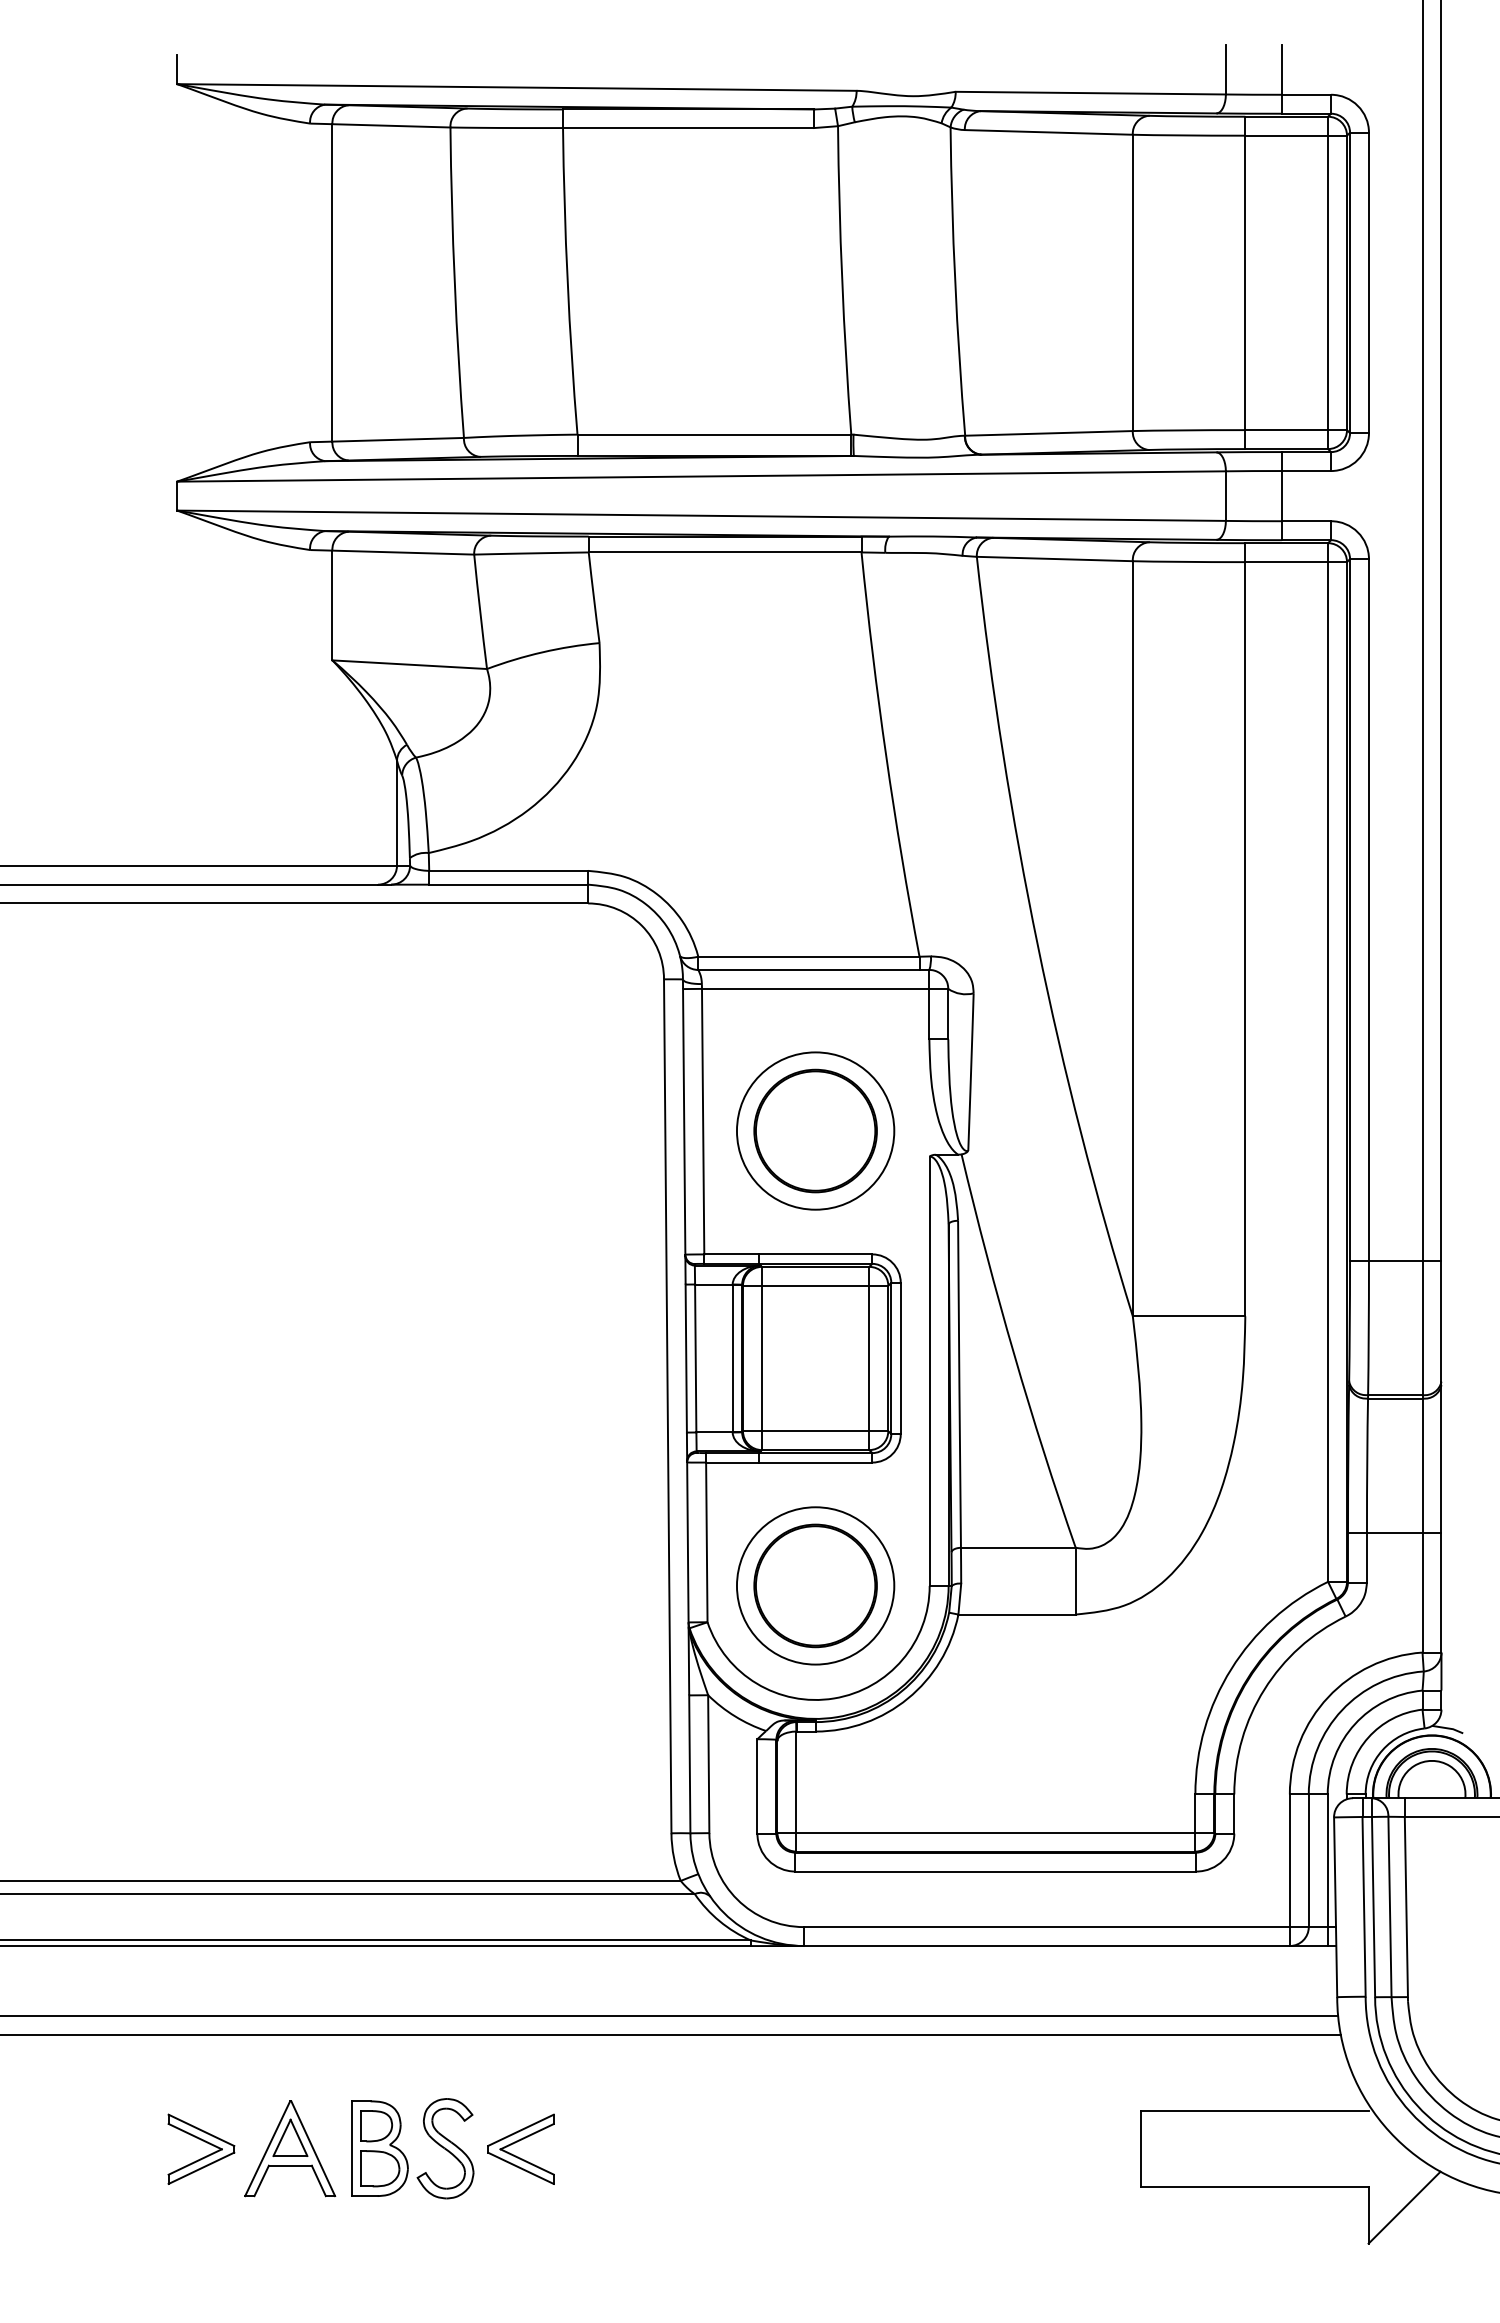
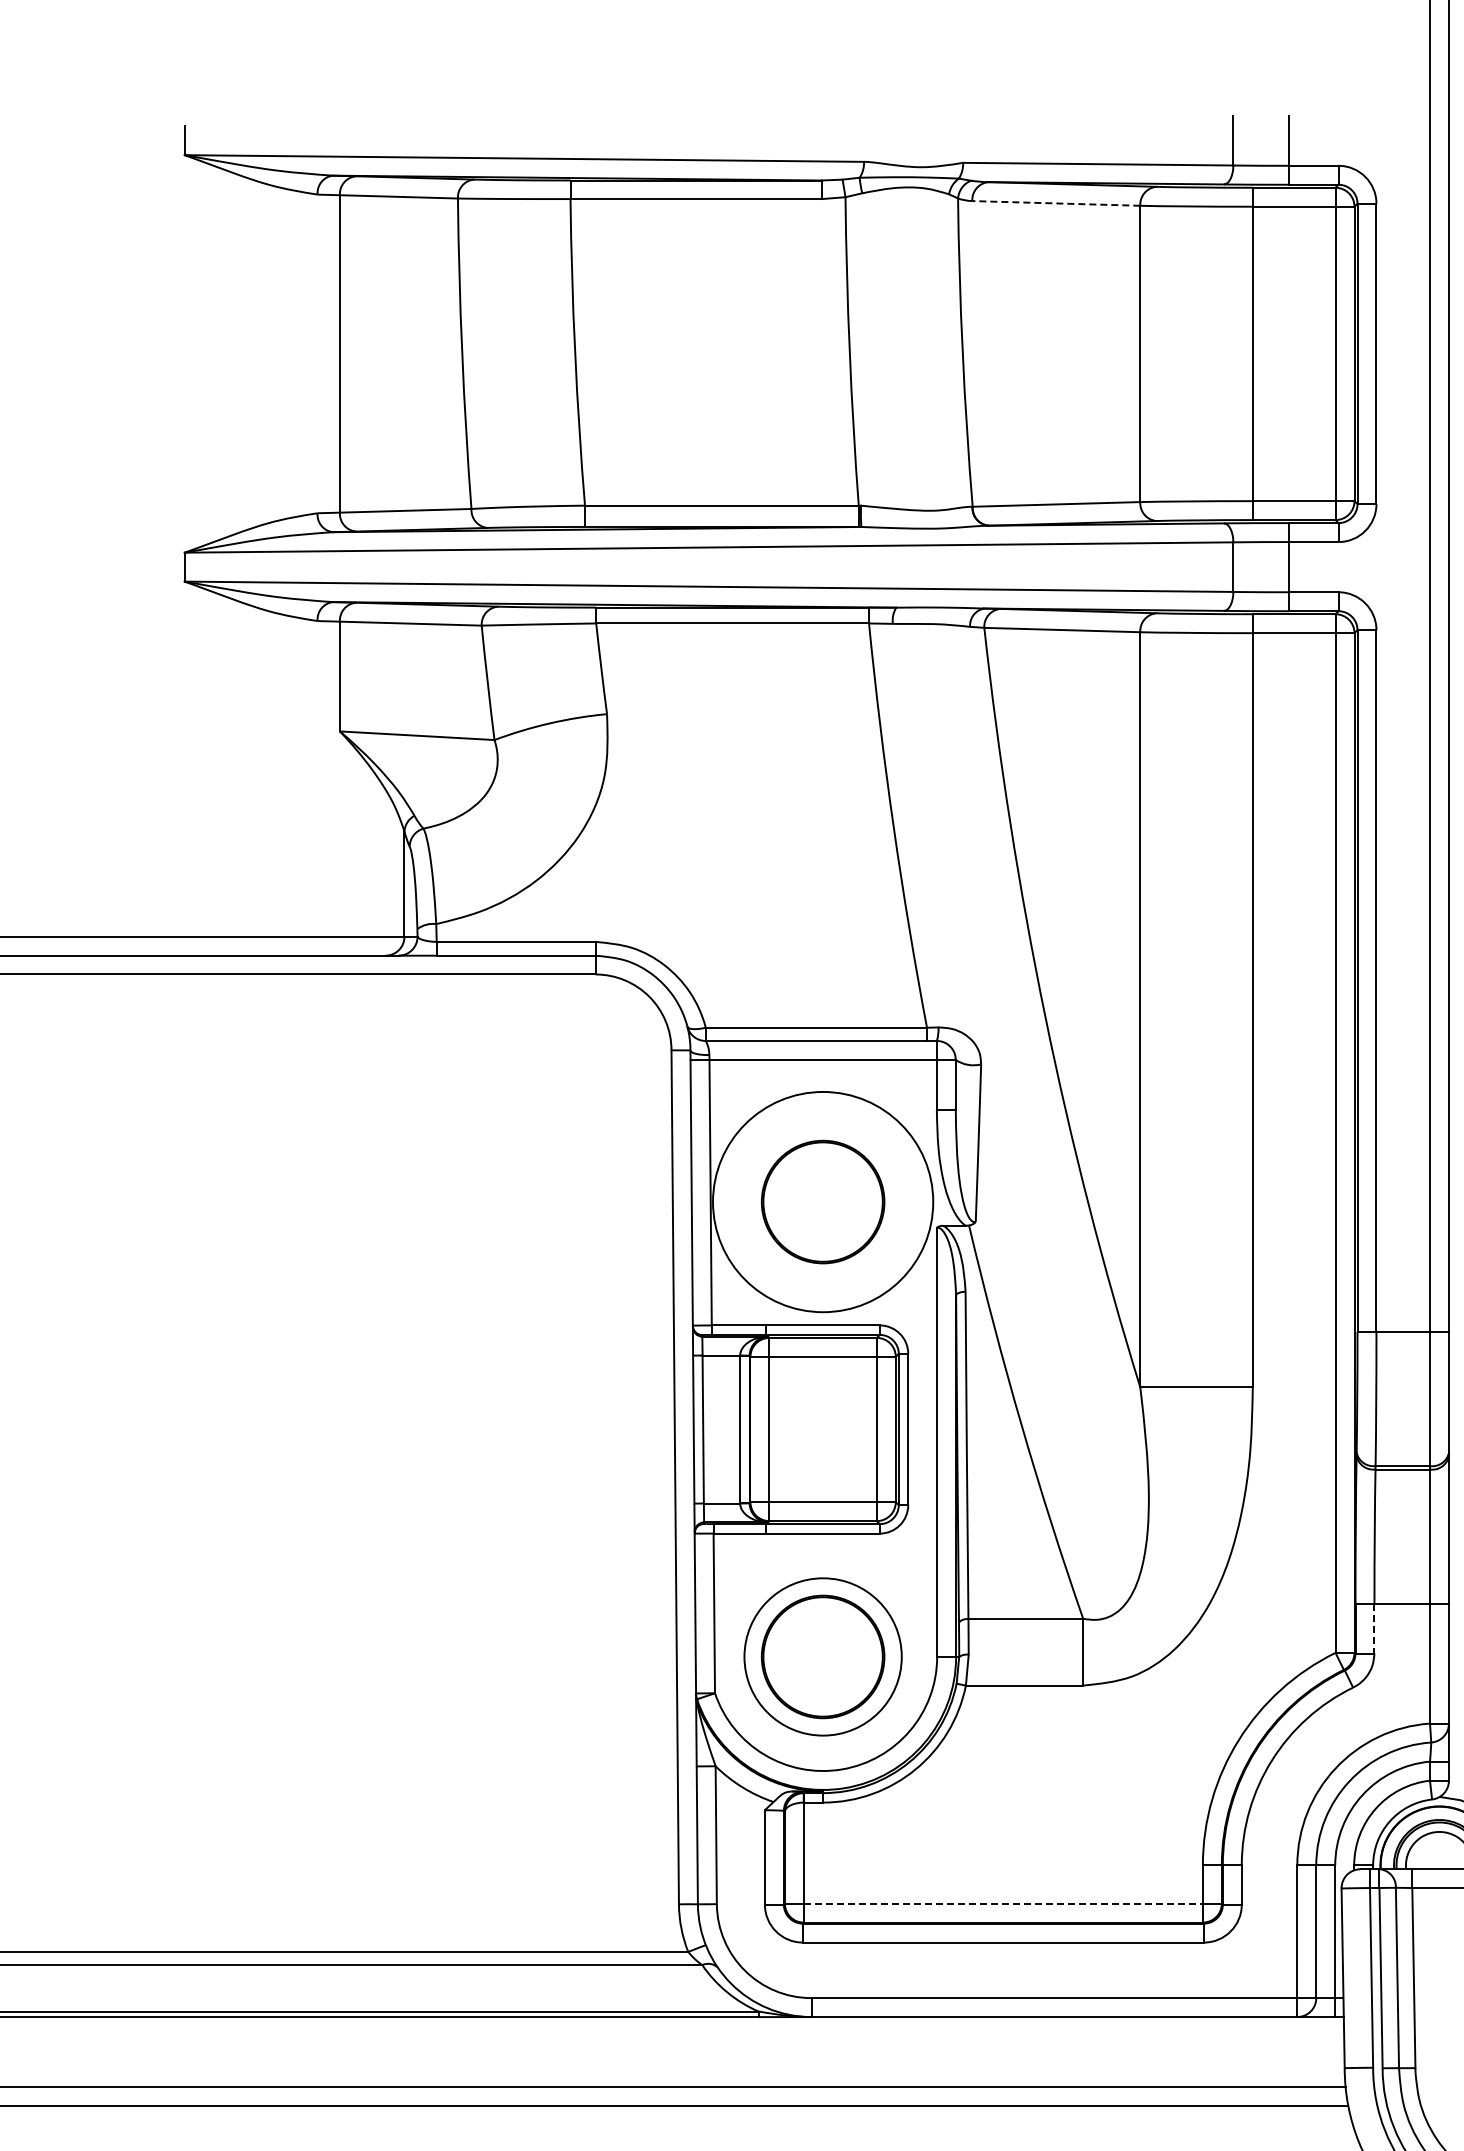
line: (1048, 132) -> (1055, 203), solid -> dashed
circle: (815, 1130) -> (822, 1201), size x1.4
line: (1366, 1557) -> (1373, 1628), solid -> dashed
line: (995, 1832) -> (1002, 1903), solid -> dashed

